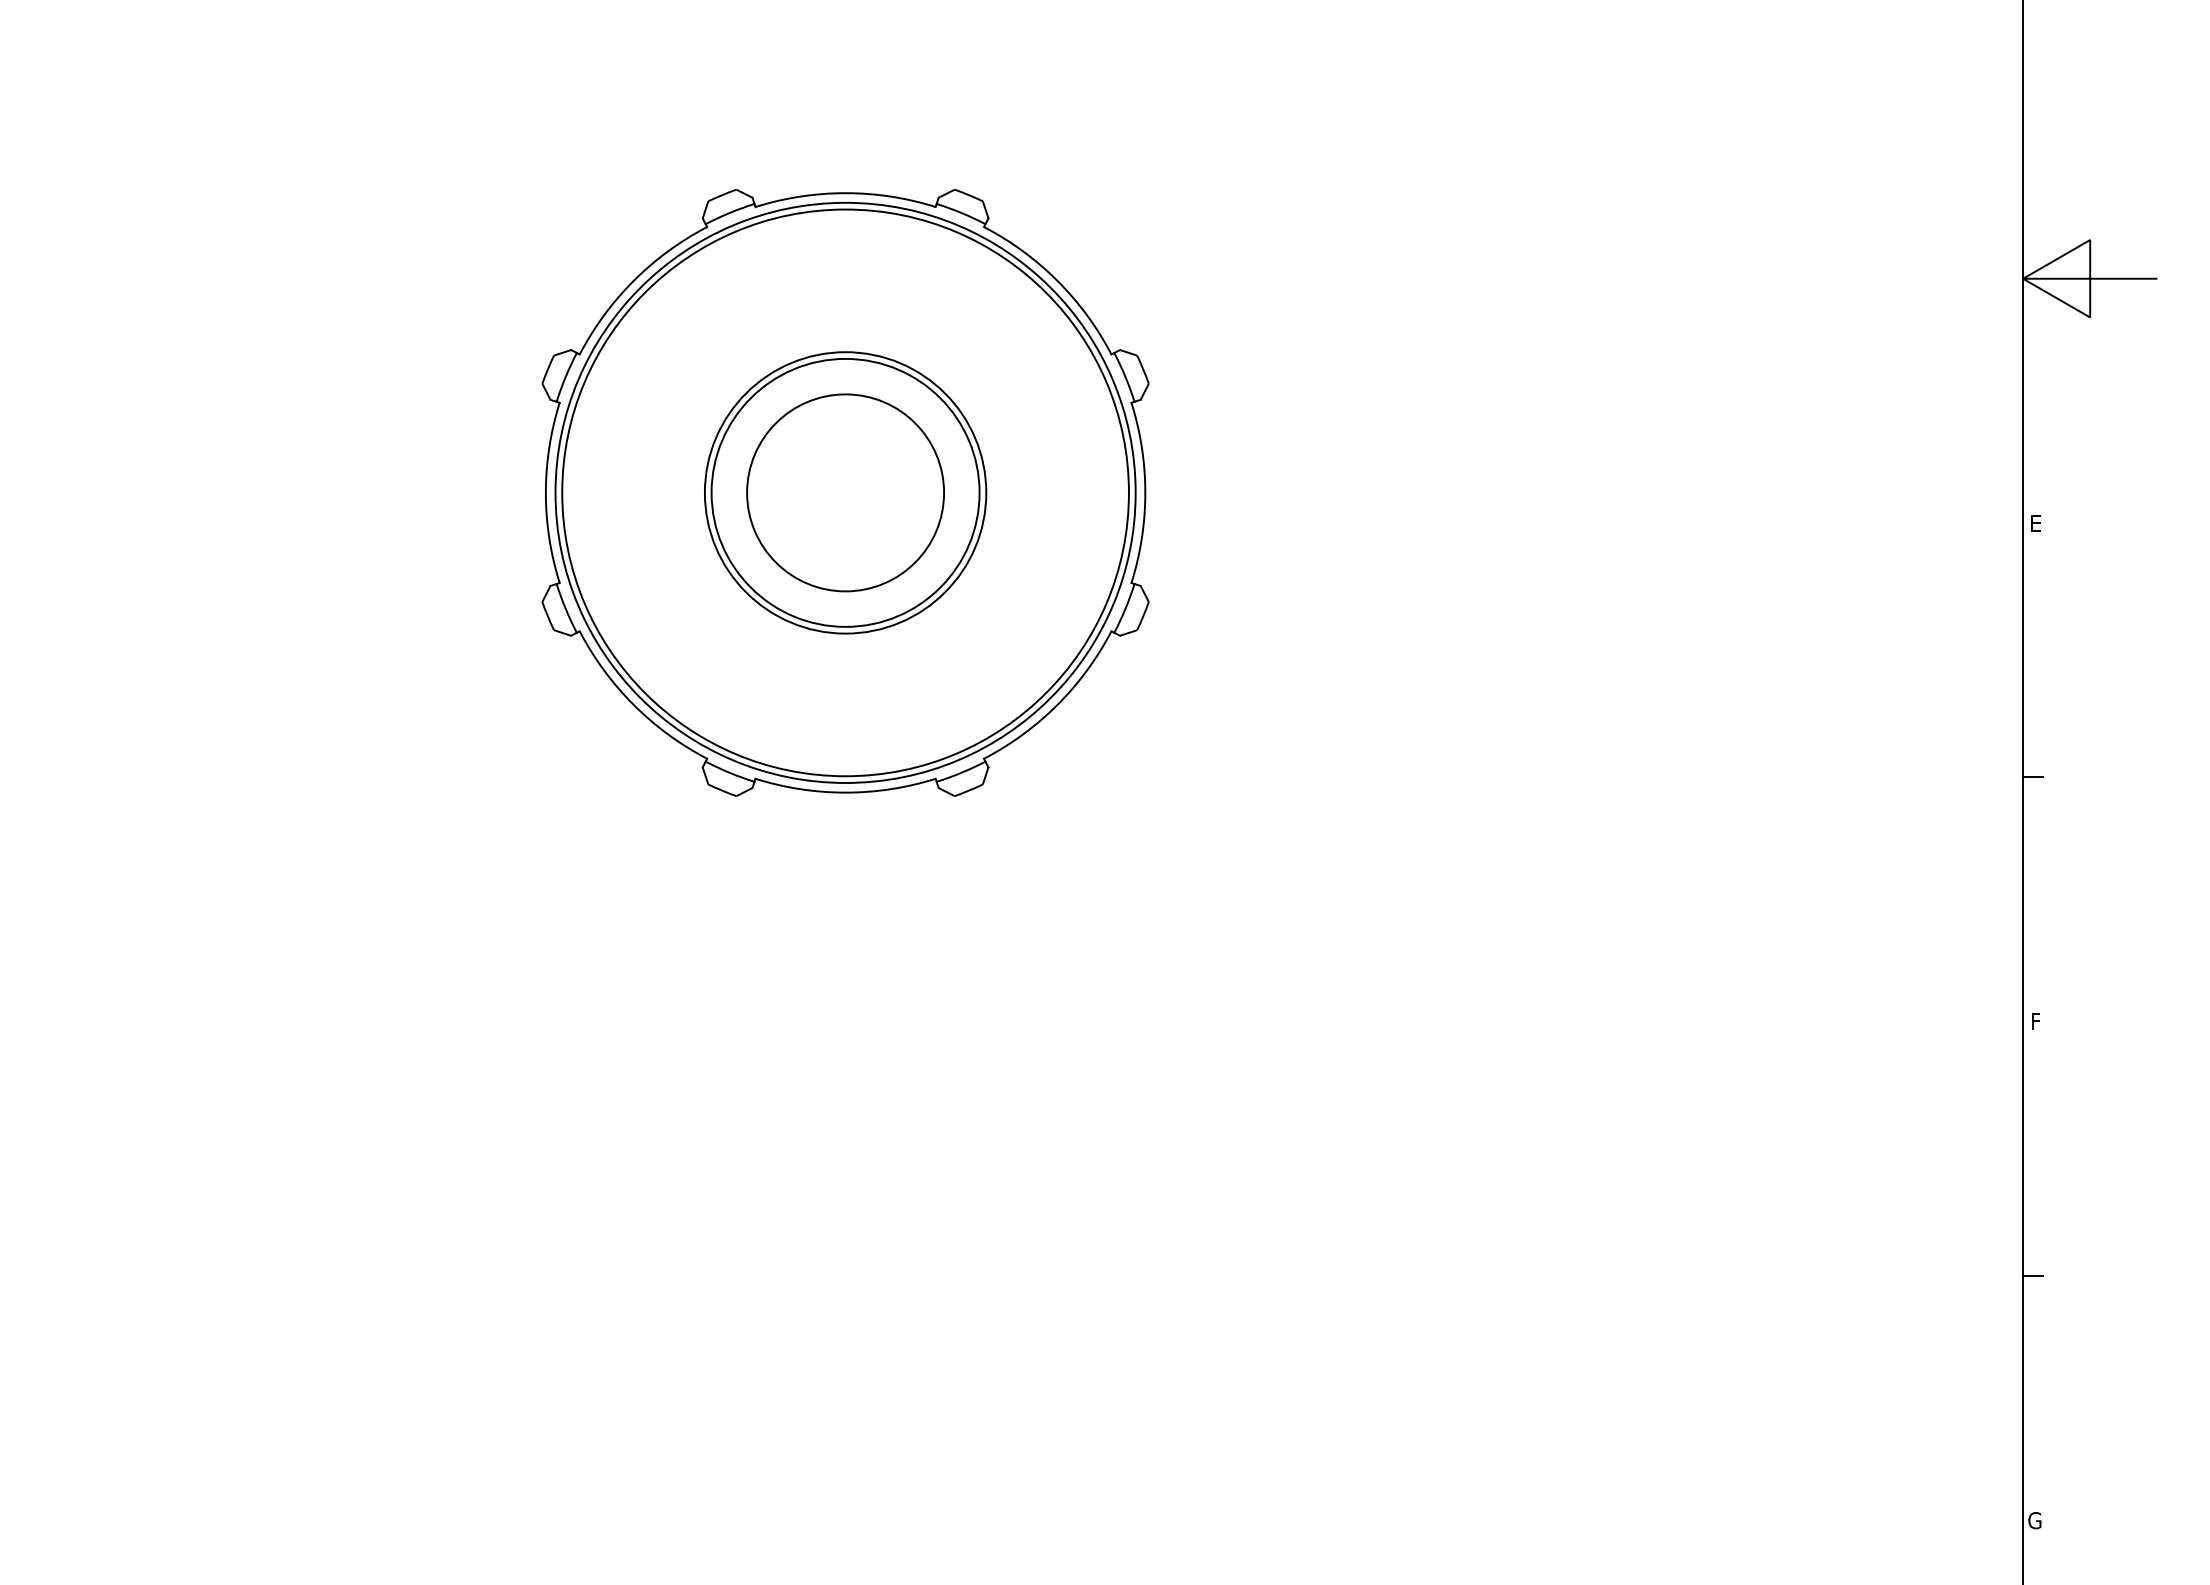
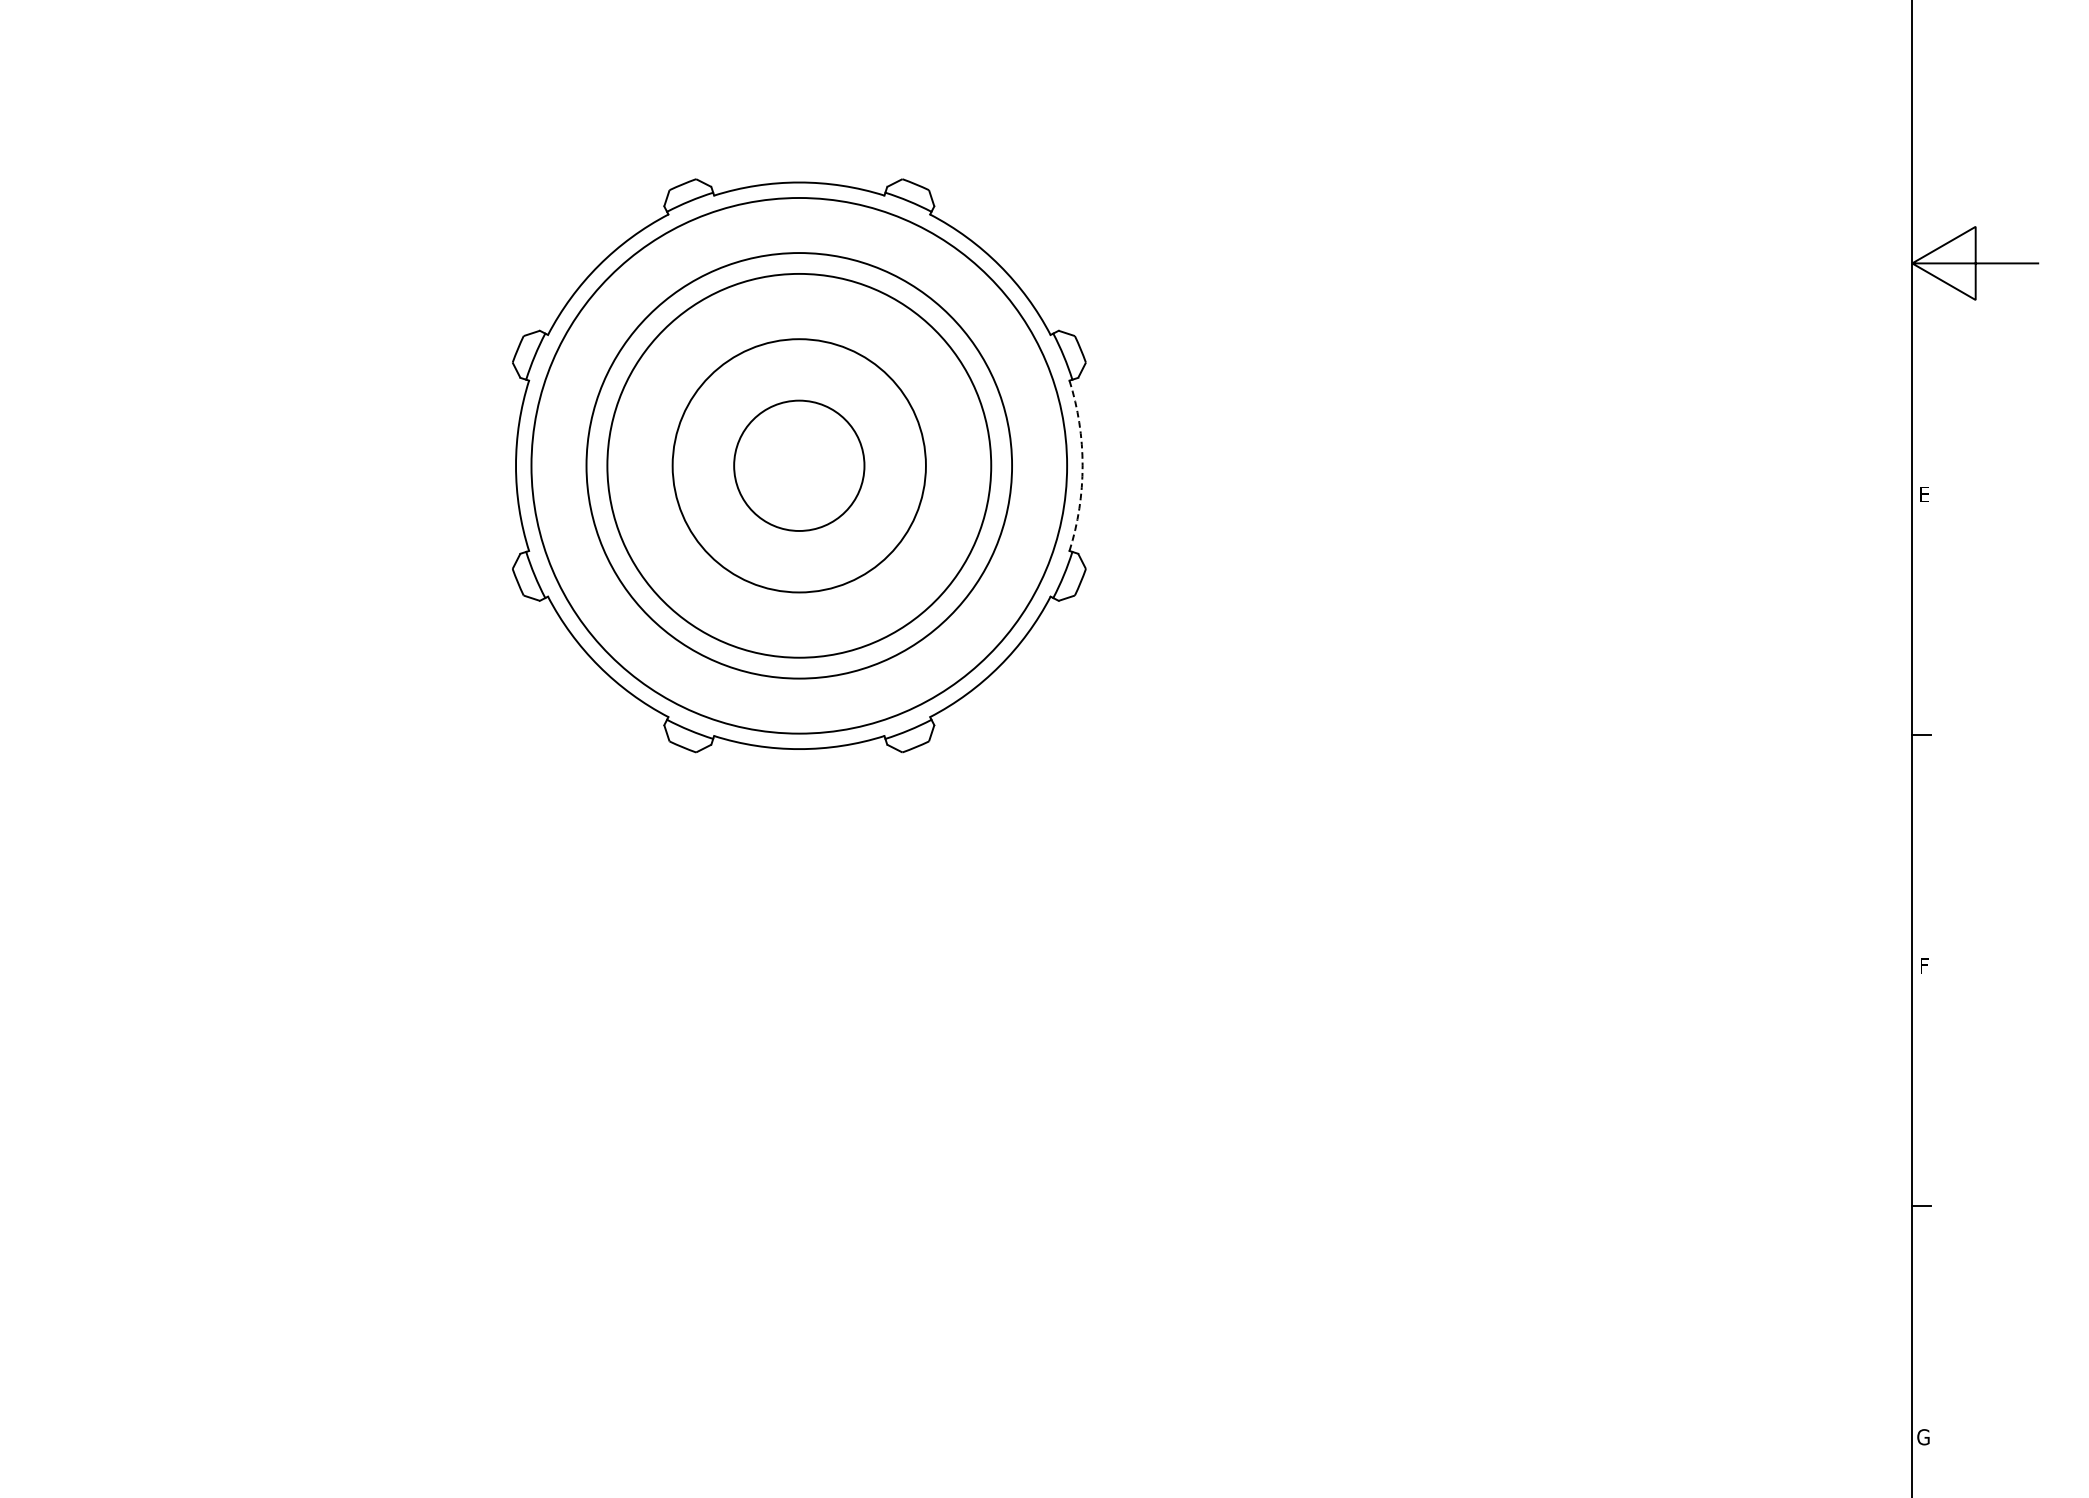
circle: (845, 492) -> (799, 465), size x0.7
circle: (845, 492) -> (799, 465), size x0.7
circle: (845, 492) -> (799, 465), size x1.6
arc: (1145, 492) -> (1082, 465), solid -> dashed

